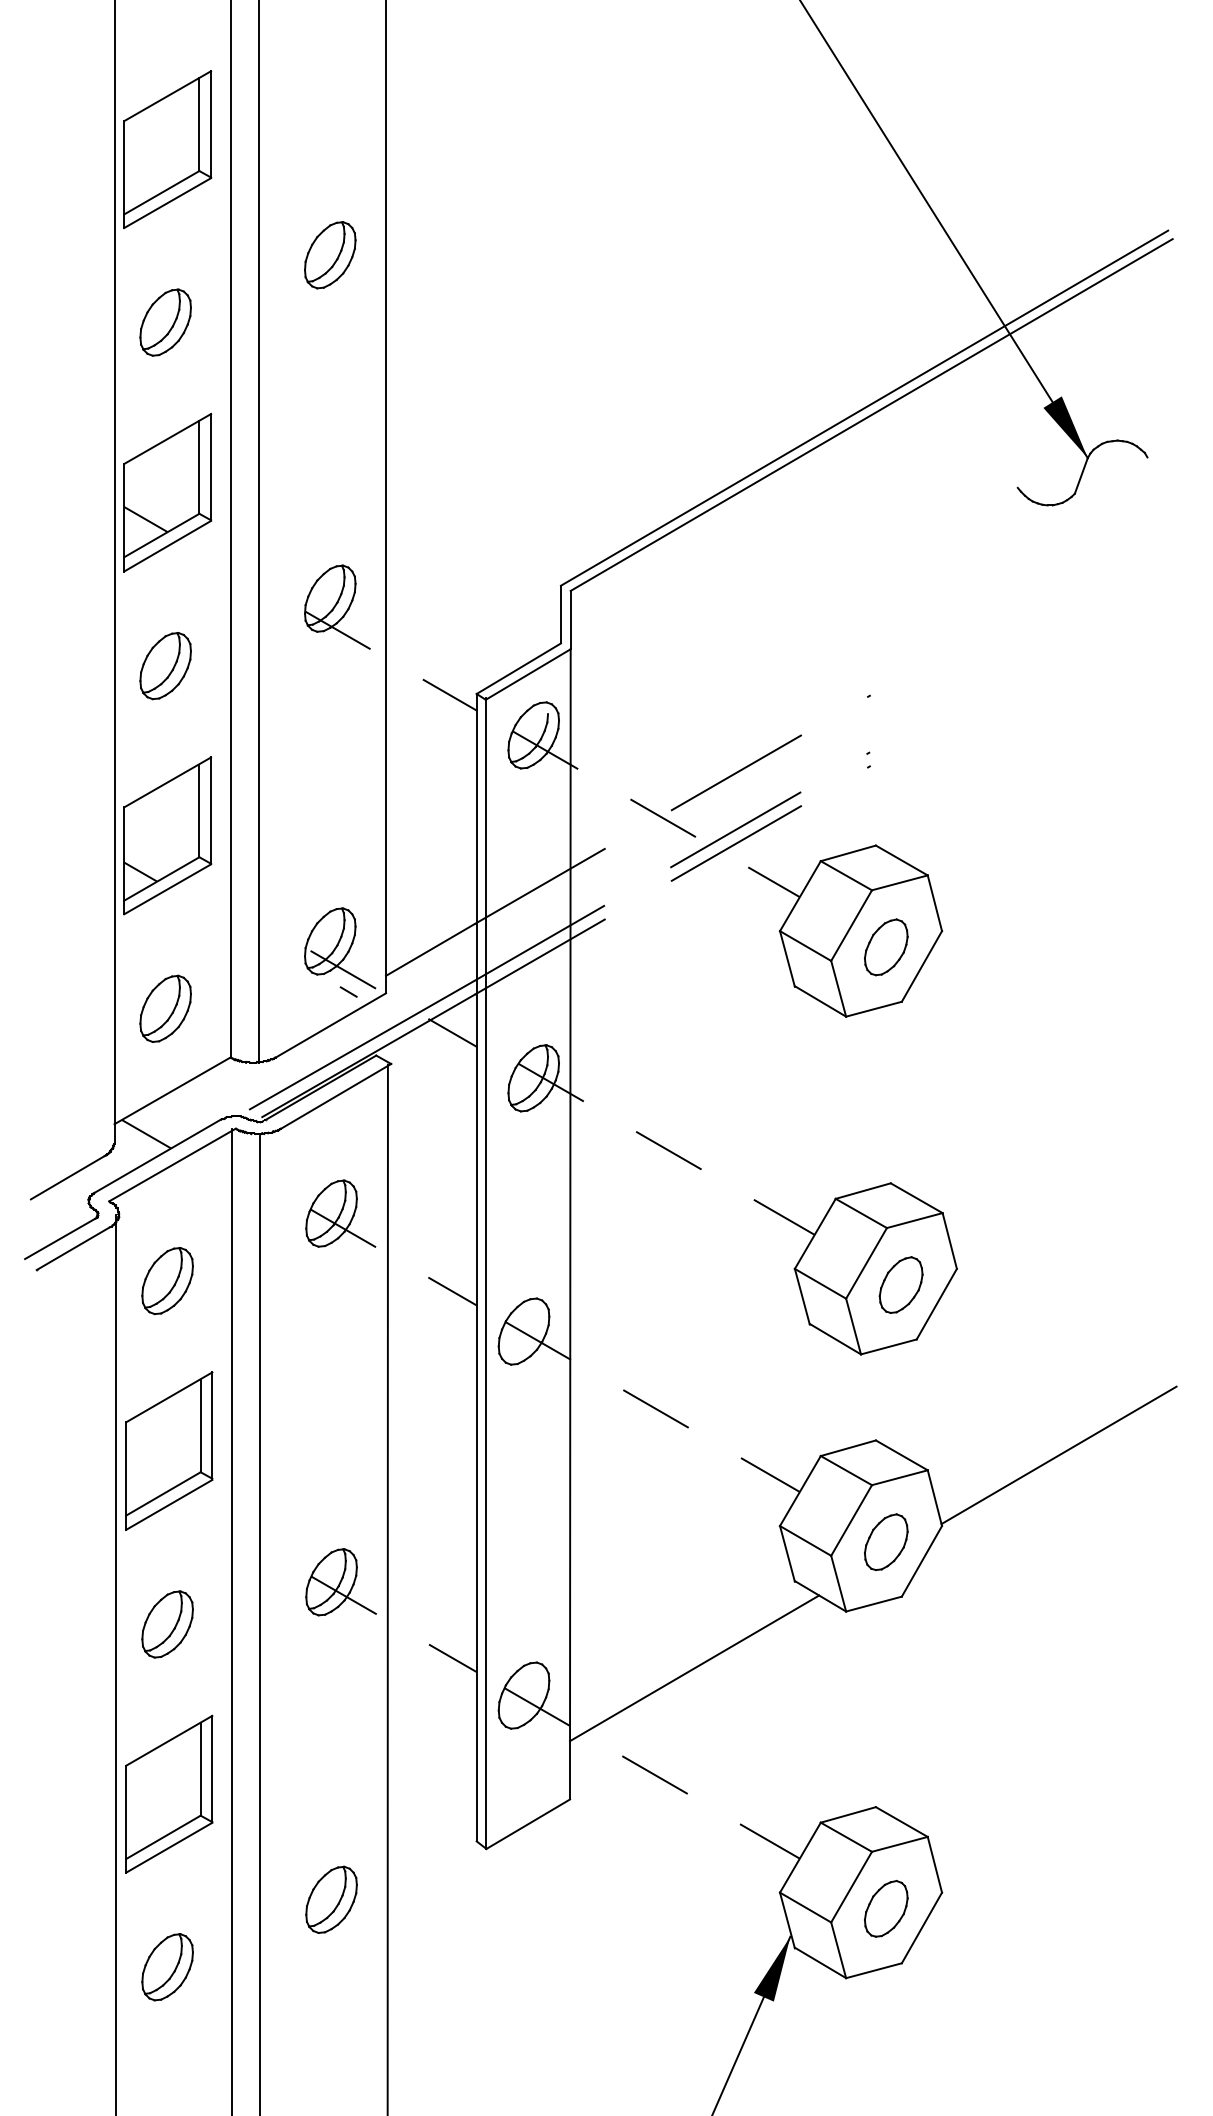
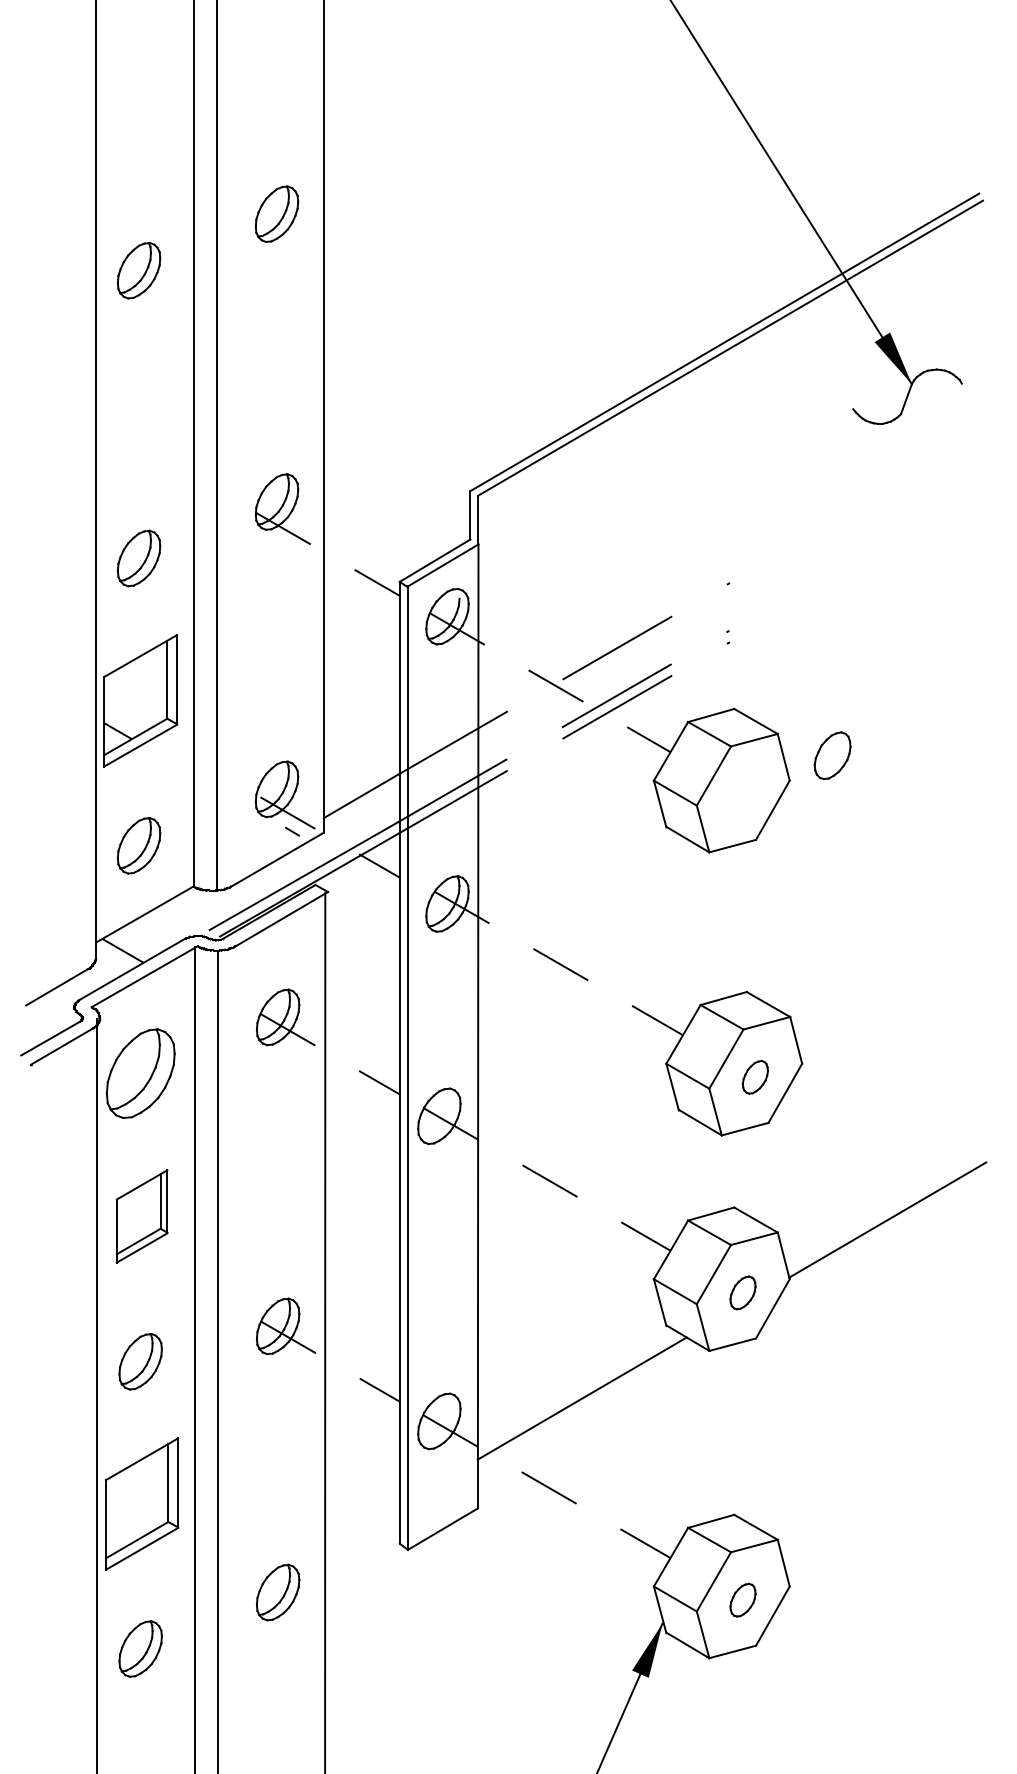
part: (167, 149) -> (140, 125), removed
part: (167, 492) -> (140, 413), removed
part: (886, 947) -> (832, 755), moved
part: (167, 1281) -> (140, 1074), size x1.6
part: (900, 1284) -> (754, 1076), size x0.7
part: (169, 1450) -> (142, 1215), size x0.7
part: (886, 1542) -> (743, 1293), size x0.7
part: (886, 1908) -> (743, 1599), size x0.7

